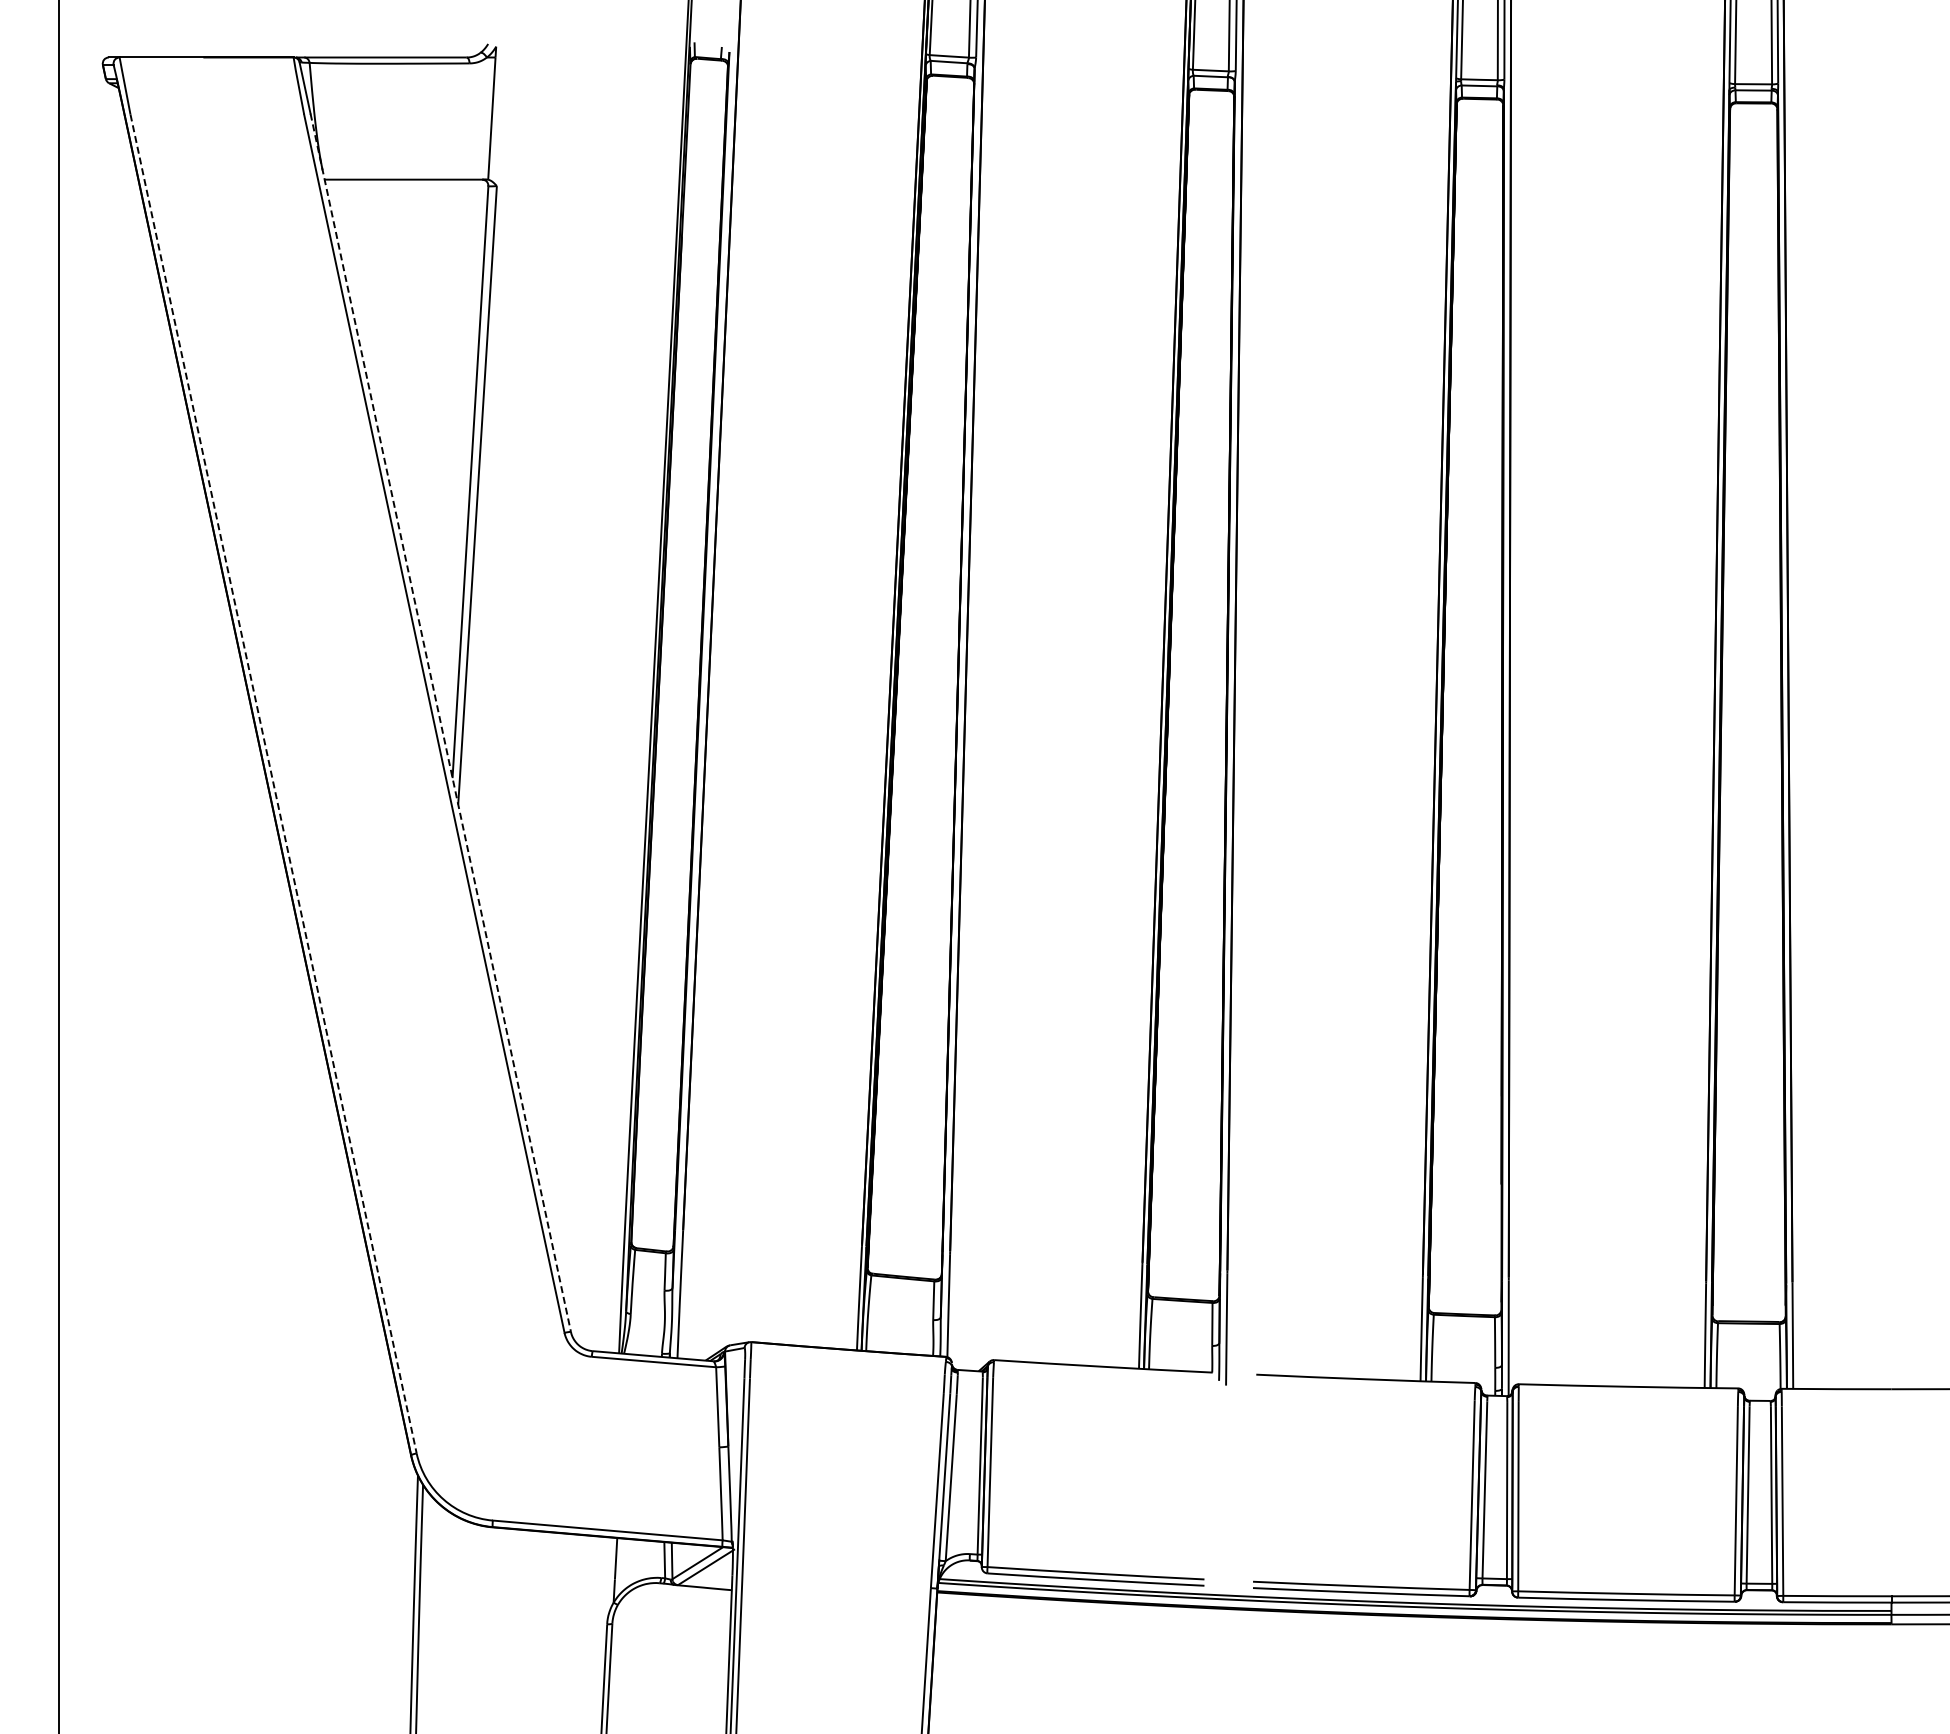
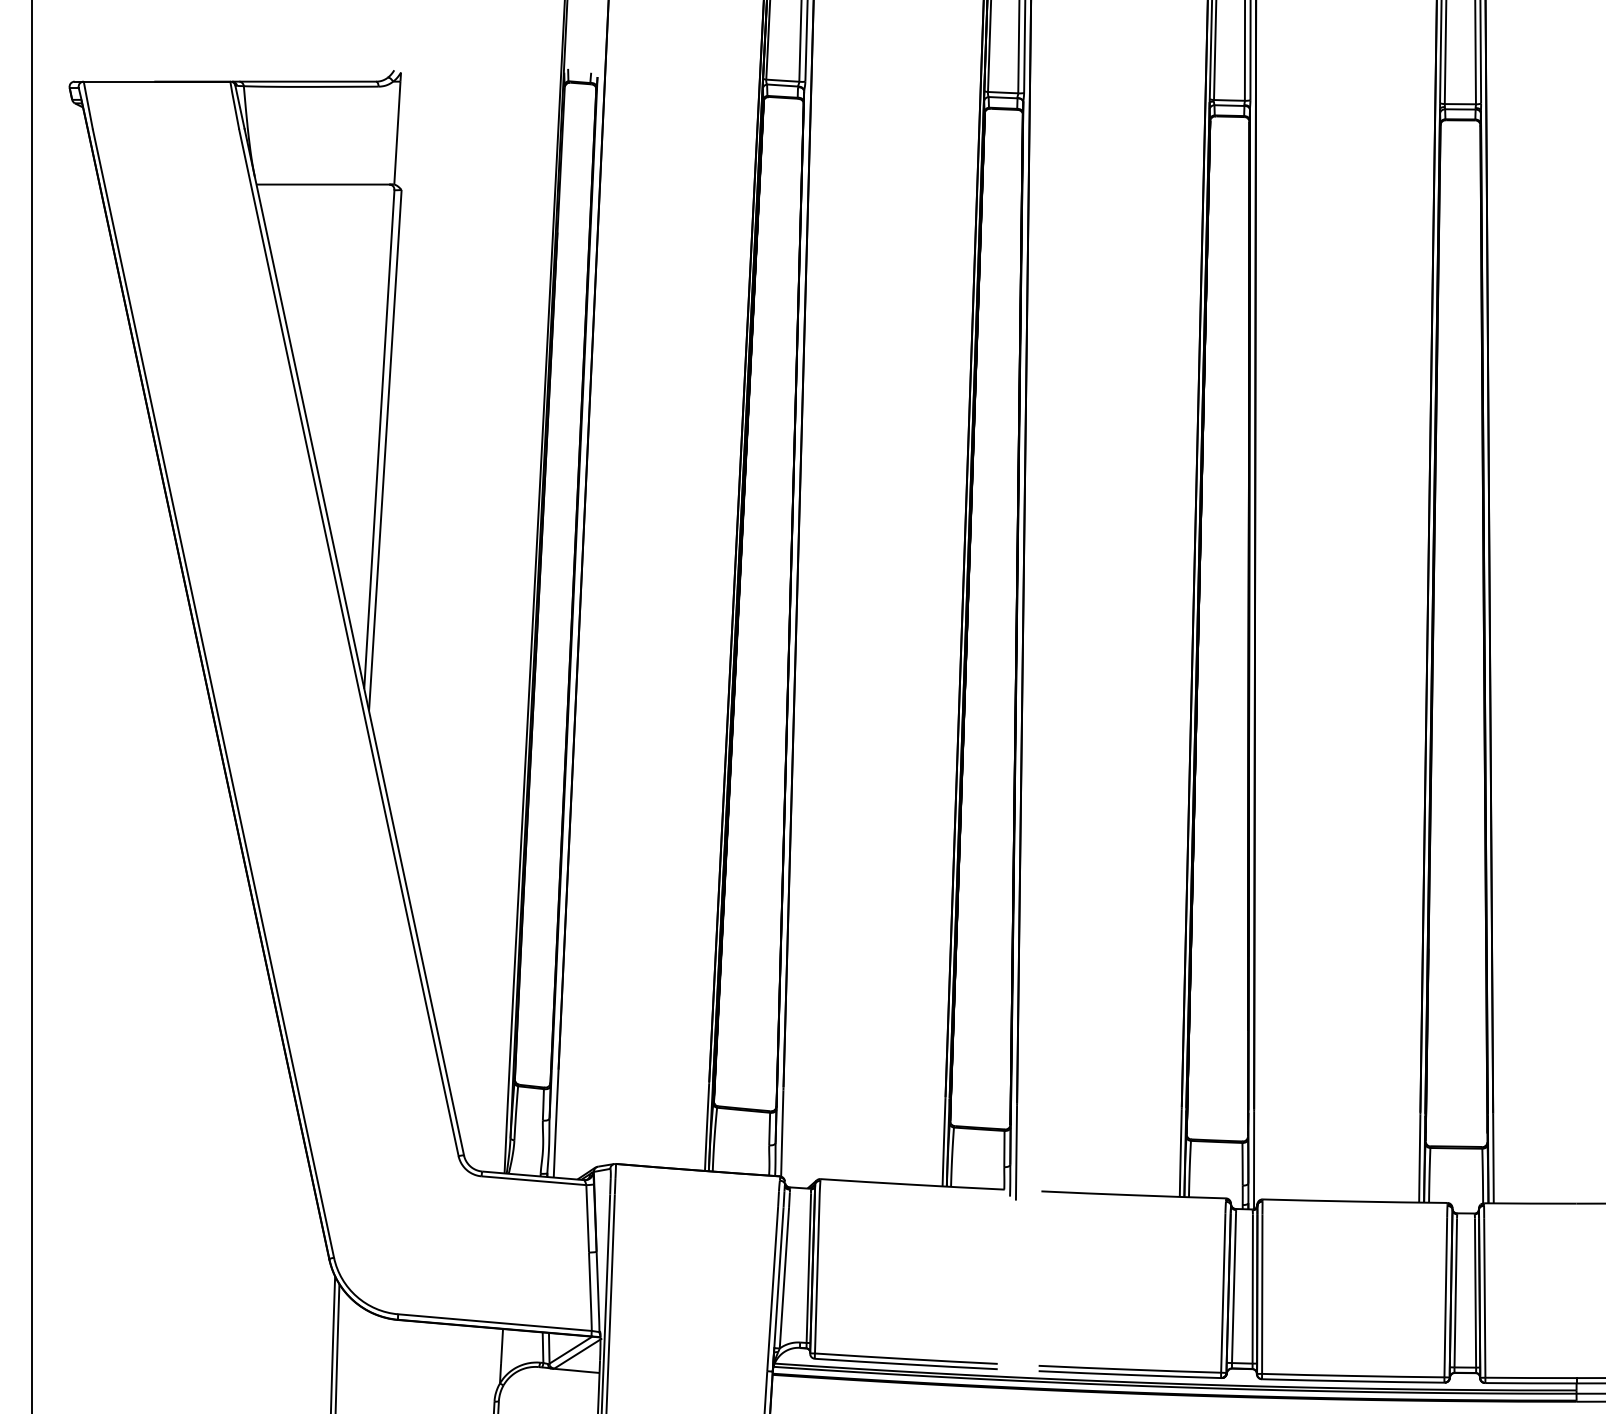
line: (440, 722) -> (354, 641), dashed -> solid
line: (273, 783) -> (213, 693), dashed -> solid

